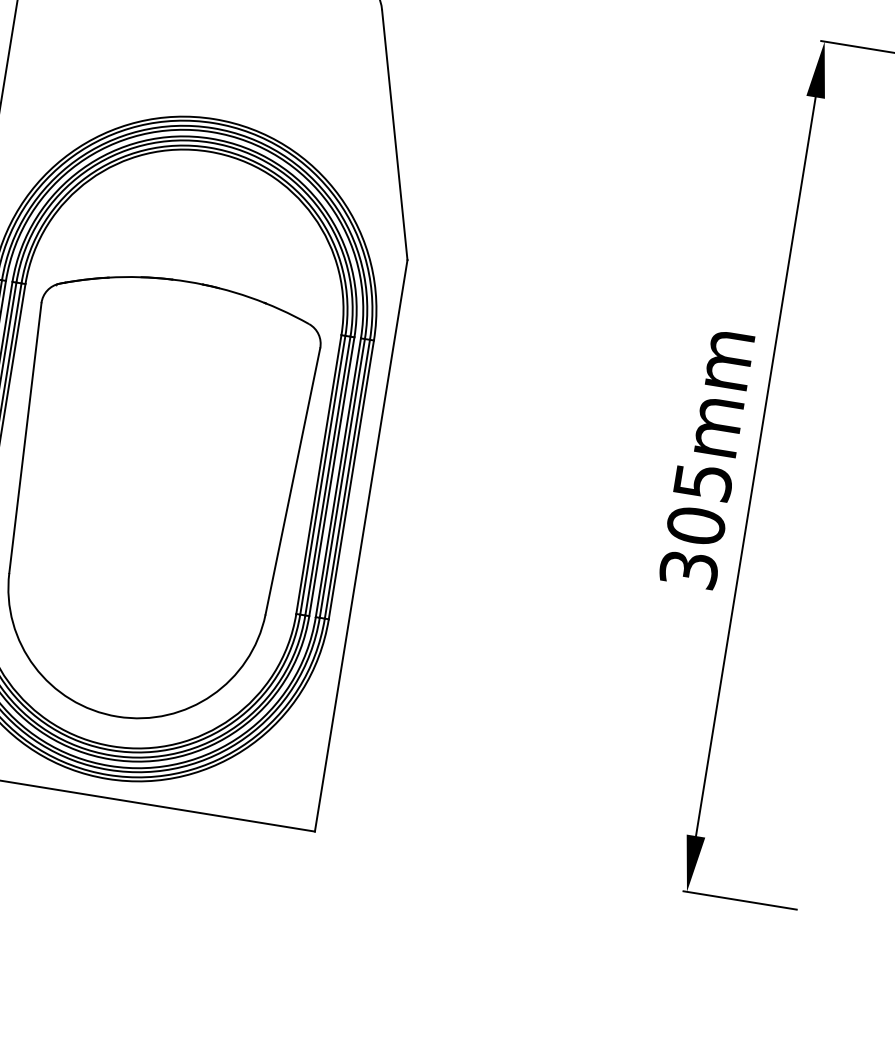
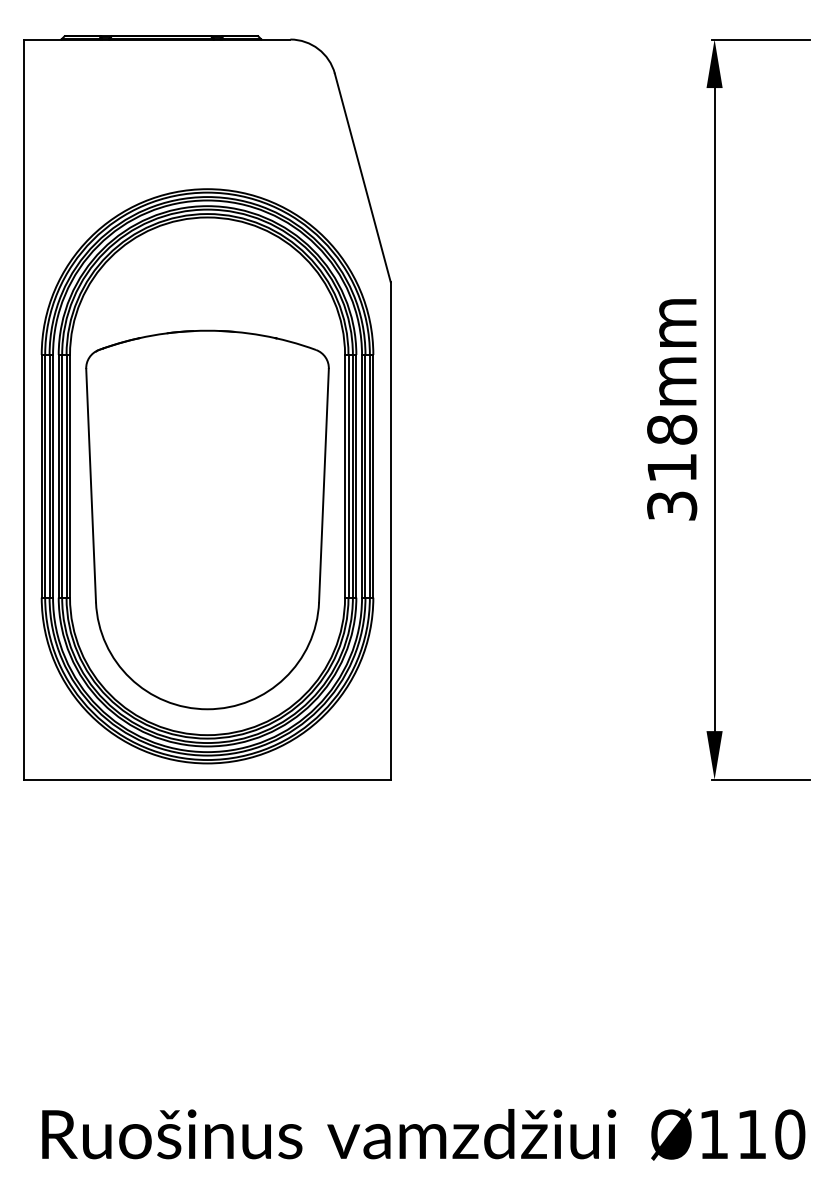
text: (700, 503) -> (672, 448), 305mm -> 318mm

